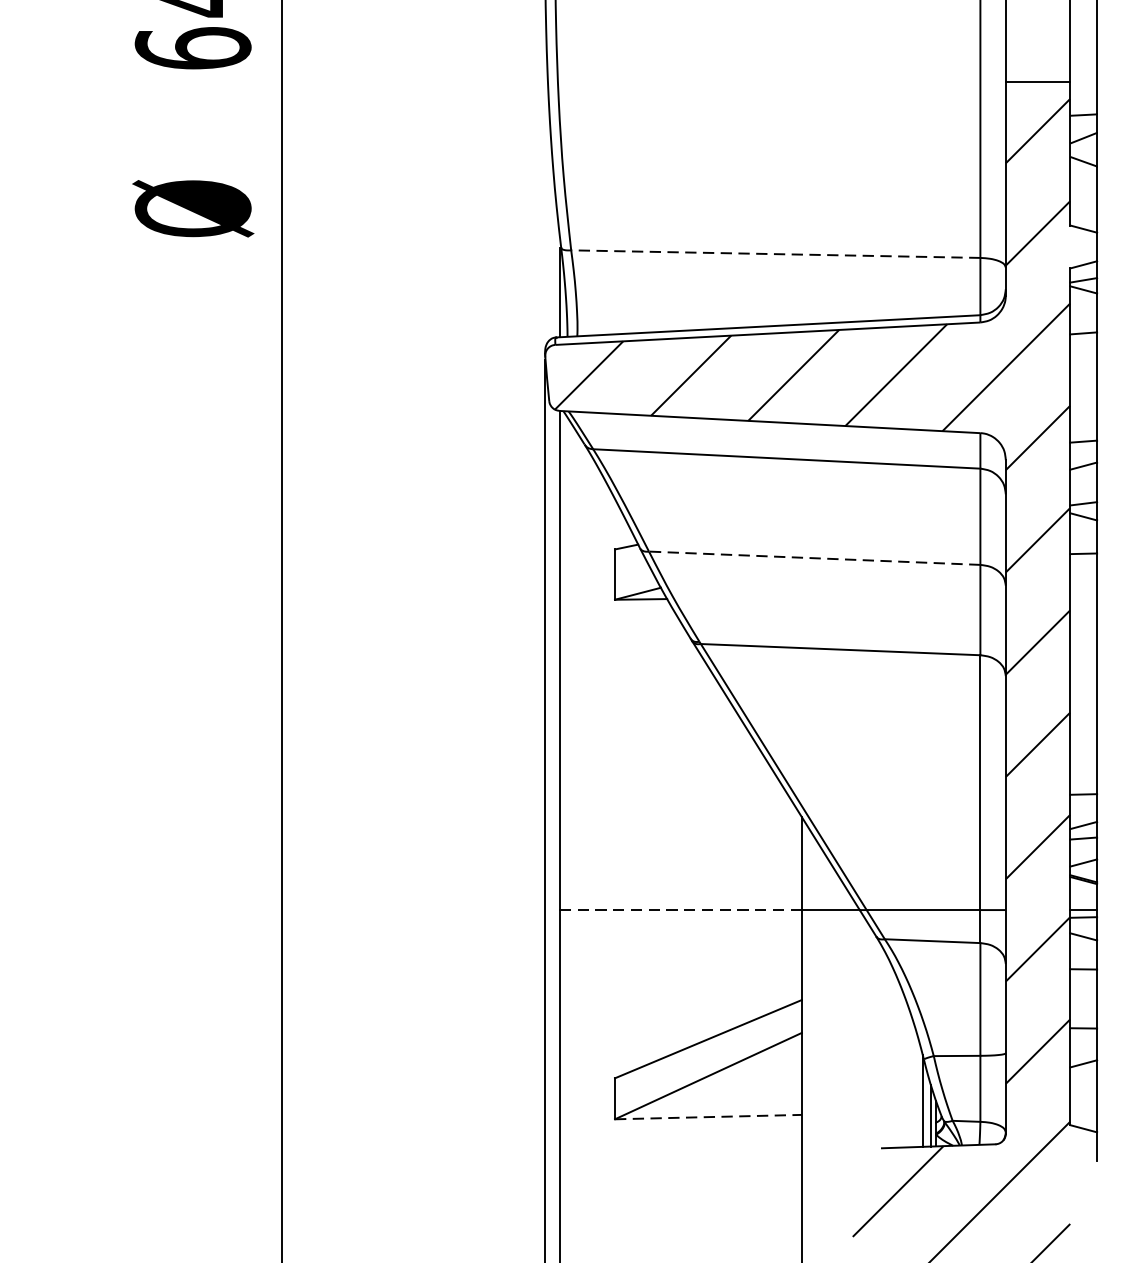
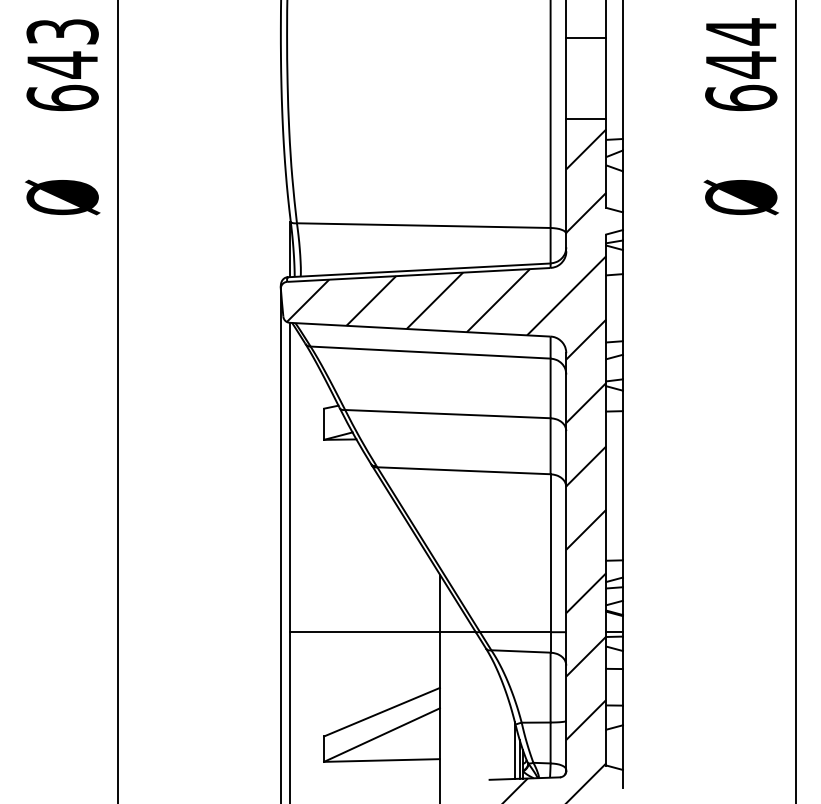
line: (775, 253) -> (423, 225), dashed -> solid
line: (814, 558) -> (447, 414), dashed -> solid
line: (681, 910) -> (365, 632), dashed -> solid
line: (709, 1117) -> (382, 760), dashed -> solid

